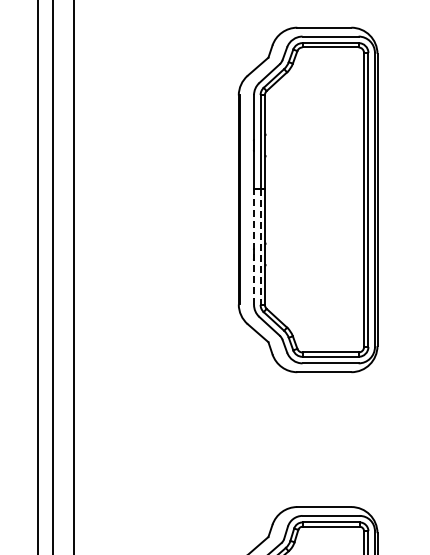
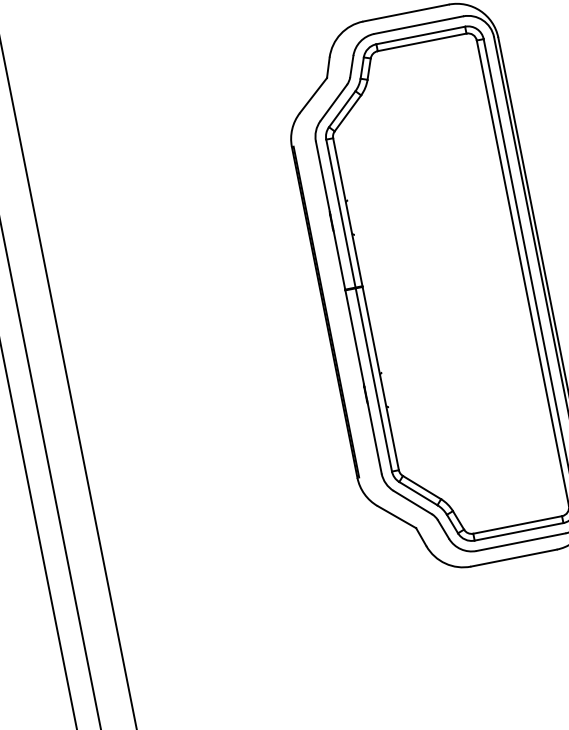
line: (254, 246) -> (364, 381), dashed -> solid
line: (260, 246) -> (373, 379), dashed -> solid

